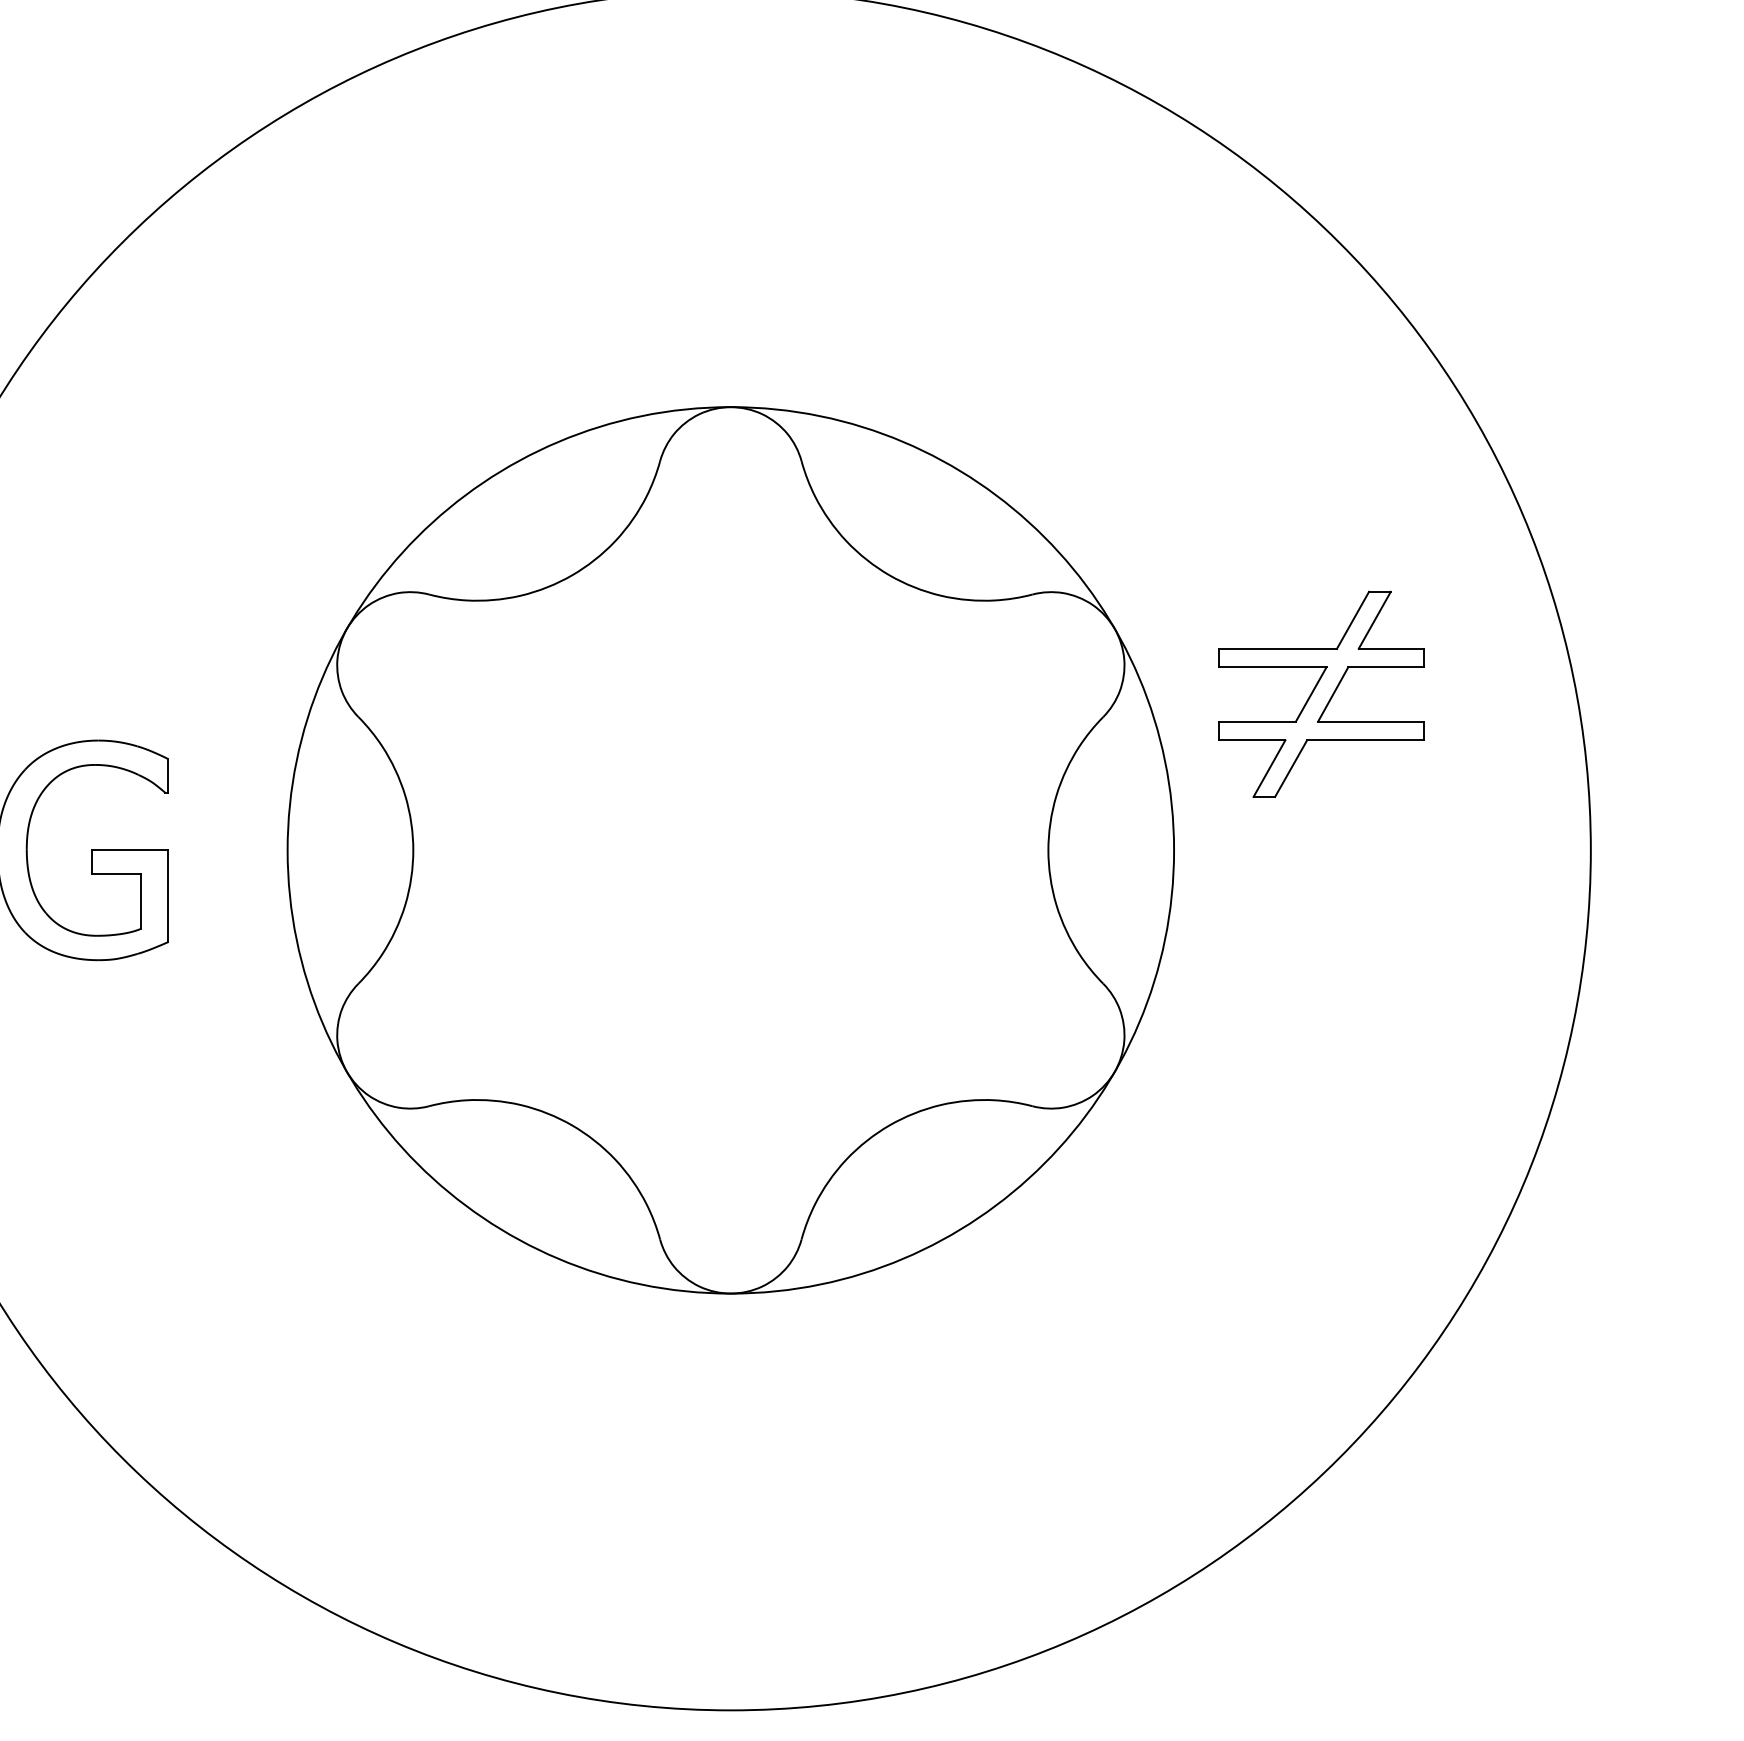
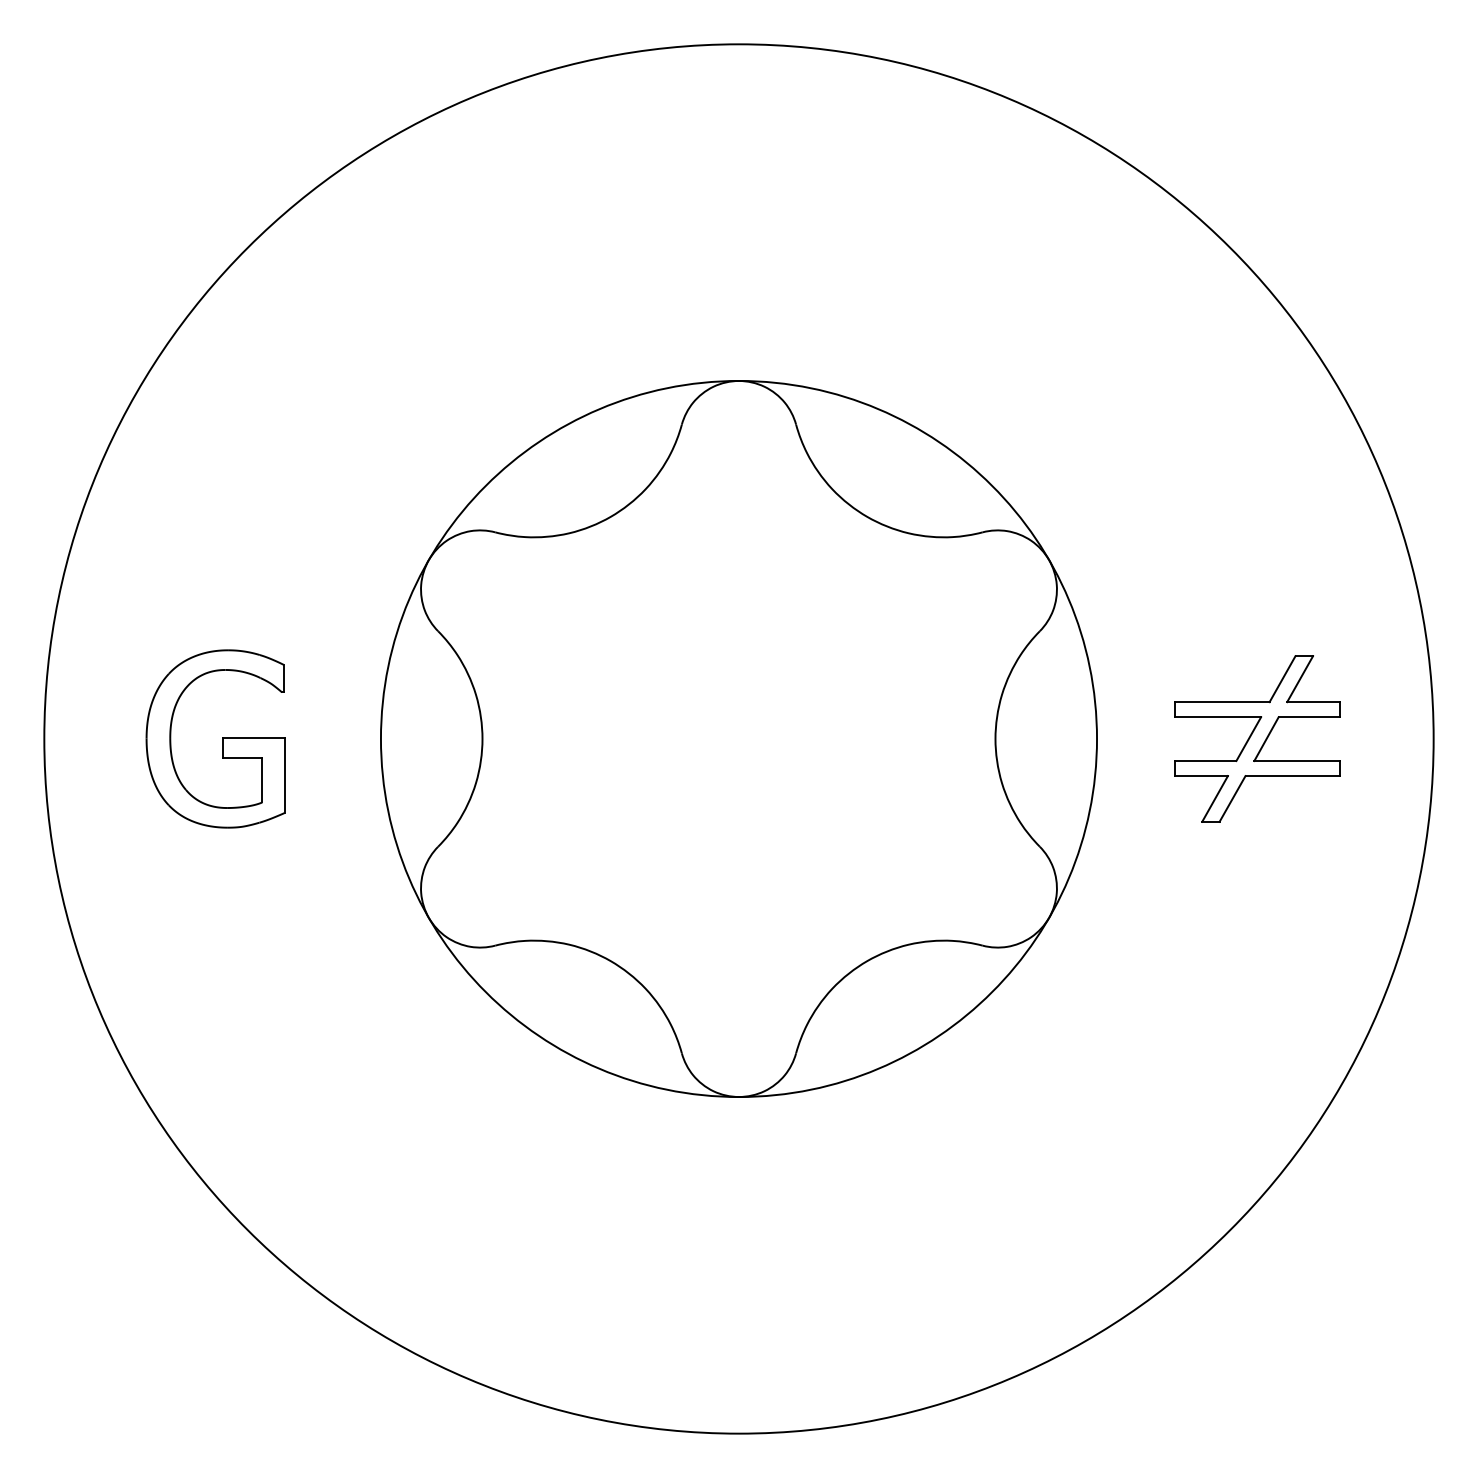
part: (1322, 693) -> (1257, 738), moved

